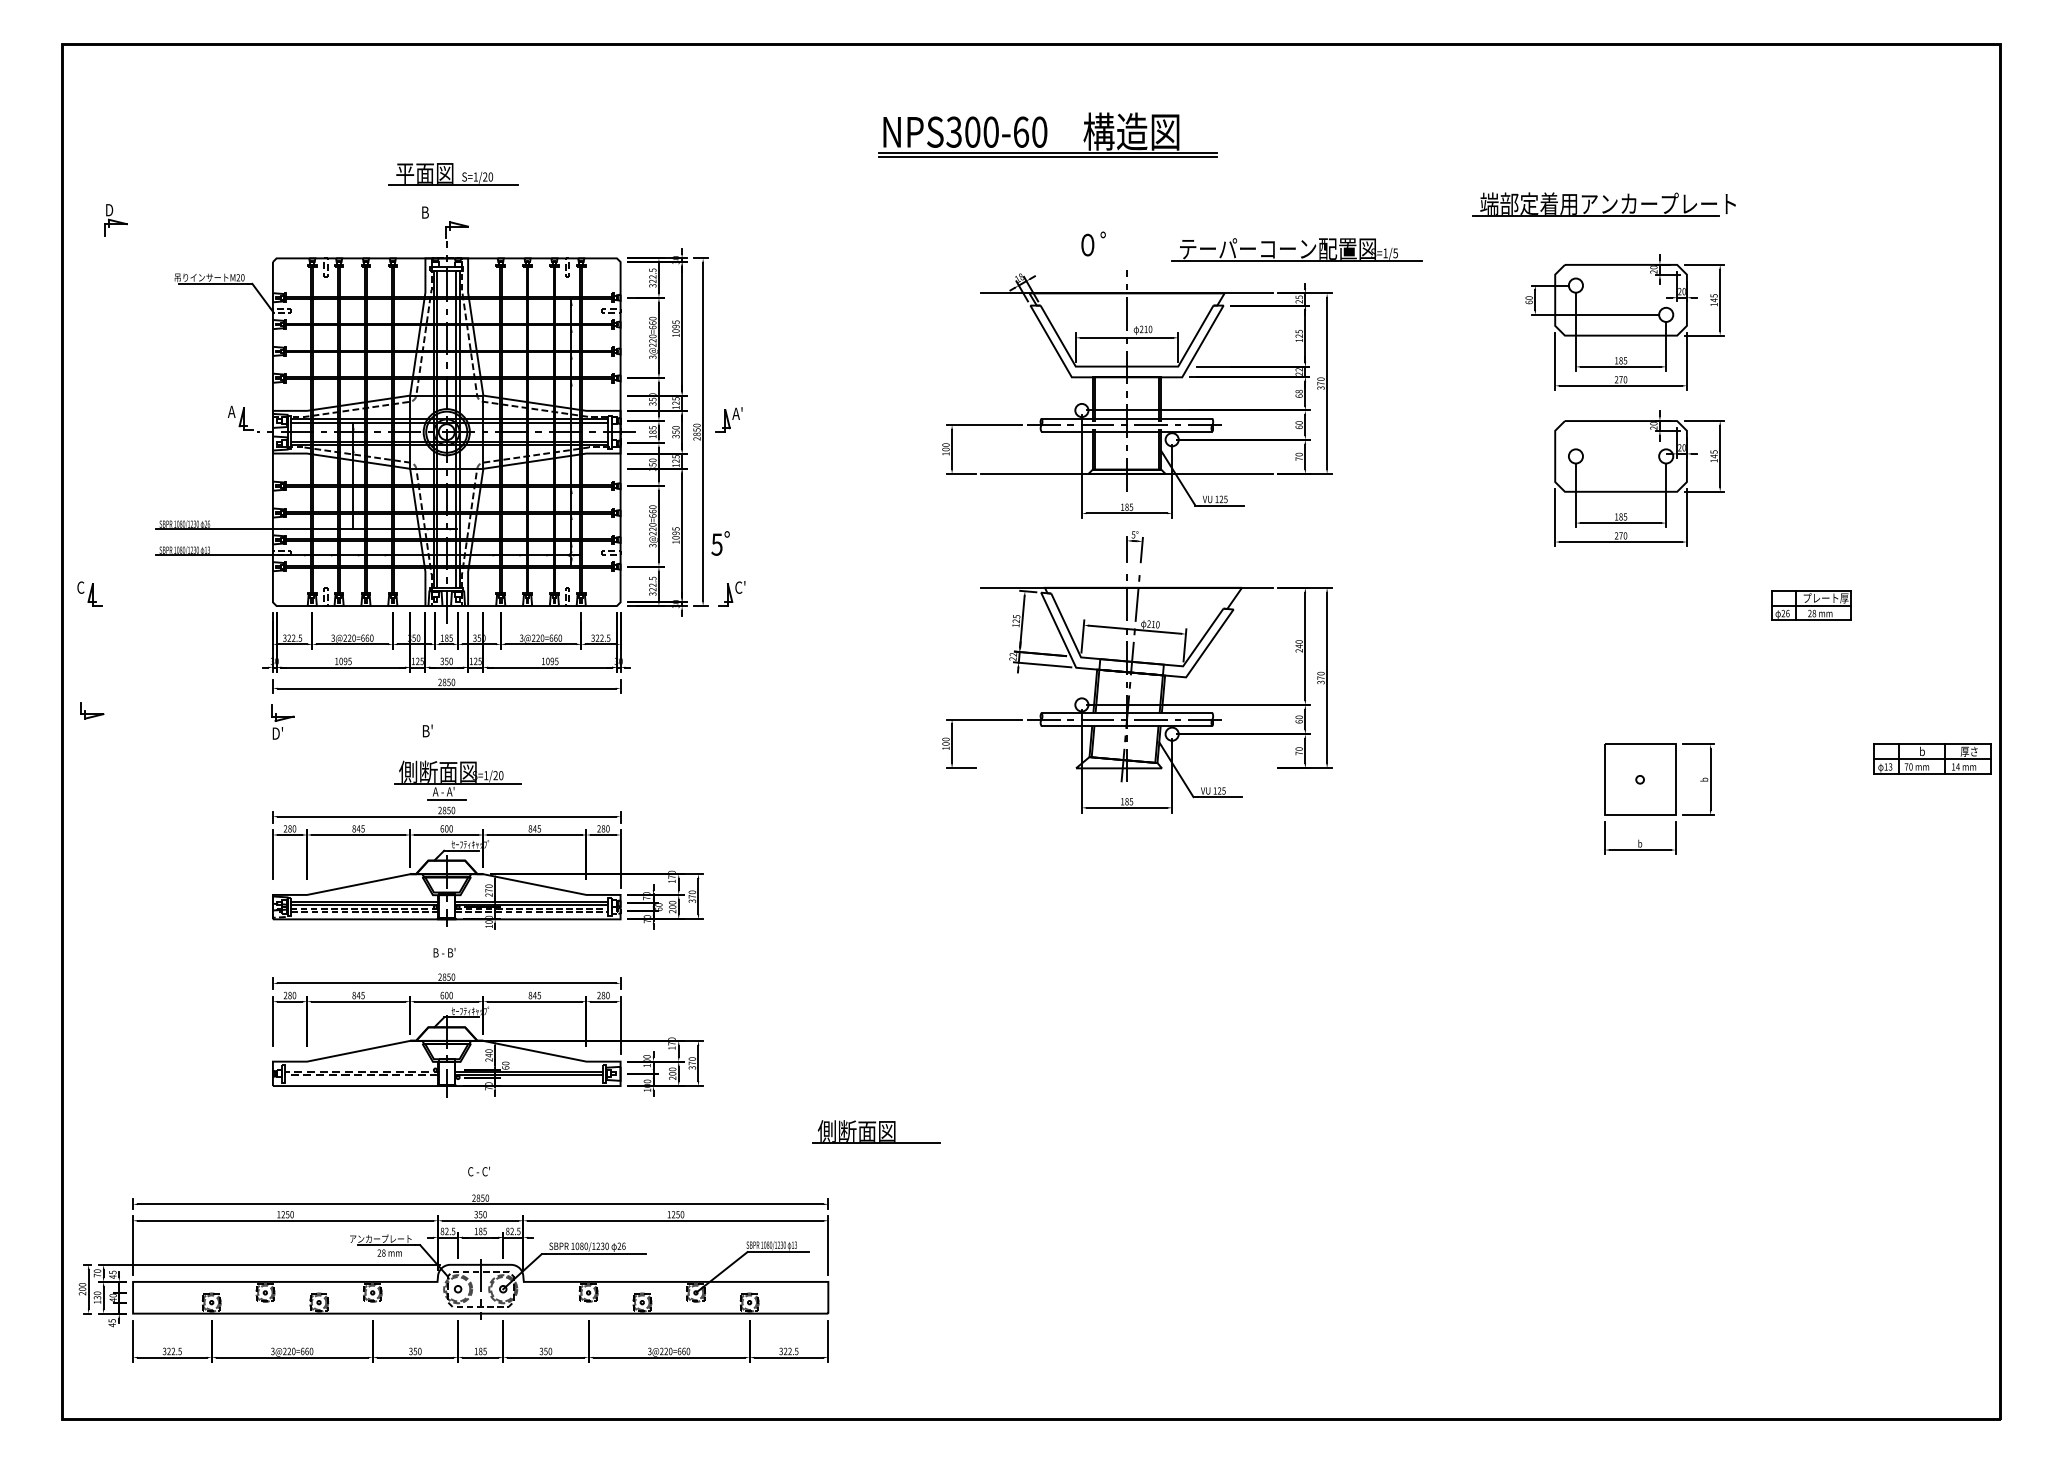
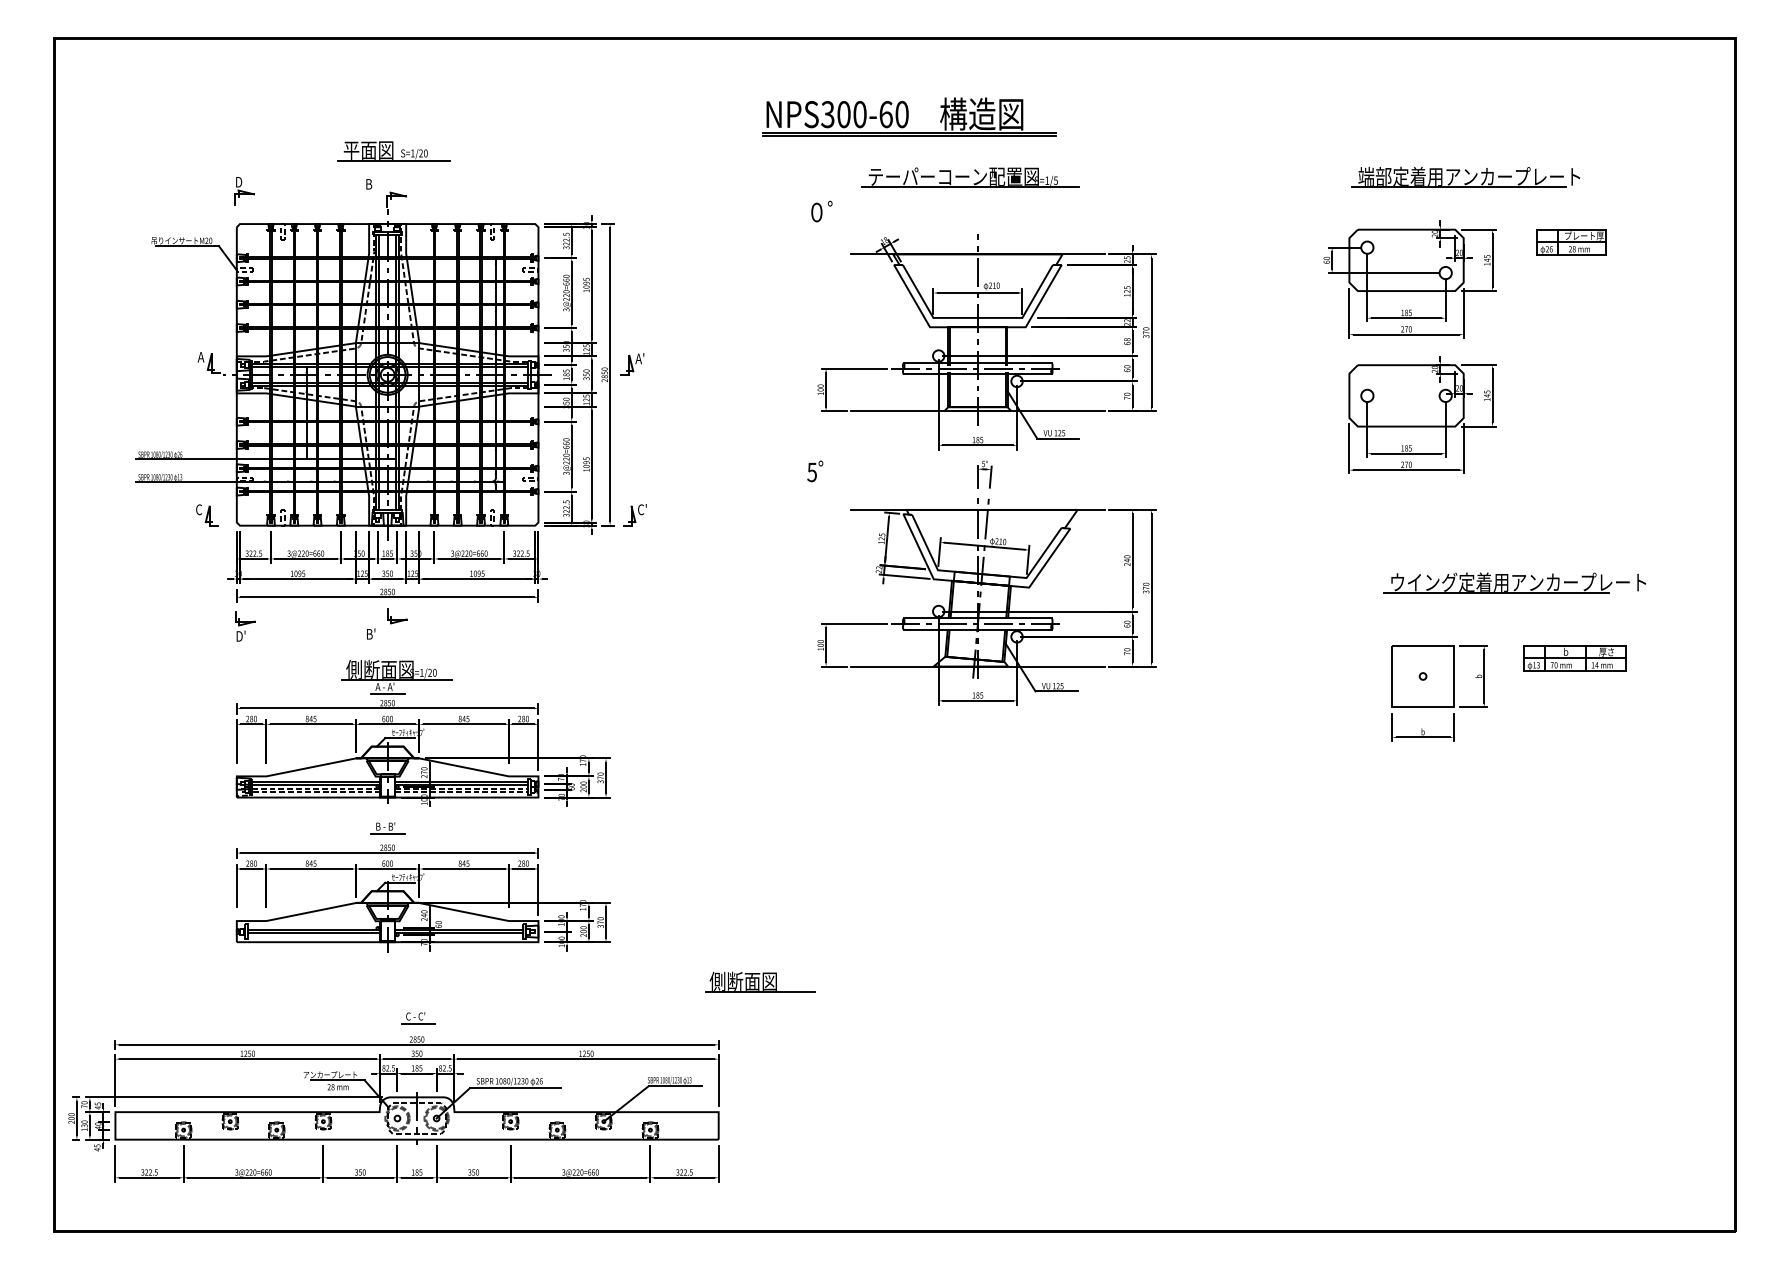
part: (1603, 203) -> (1465, 176), moved
part: (115, 220) -> (244, 191), moved
text: (1093, 243) -> (821, 211), moved
part: (1297, 249) -> (970, 177), moved
text: (720, 543) -> (815, 471), moved
part: (90, 594) -> (207, 515), moved
part: (1811, 605) -> (1571, 242), moved
part: (1745, 671) -> (1514, 582), added
part: (92, 710) -> (397, 616), moved
part: (1932, 759) -> (1574, 658), moved
line: (1126, 768) -> (977, 666), added
line: (446, 960) -> (387, 833), added
line: (285, 1073) -> (247, 931), dashed -> solid
line: (482, 1179) -> (418, 1023), added

